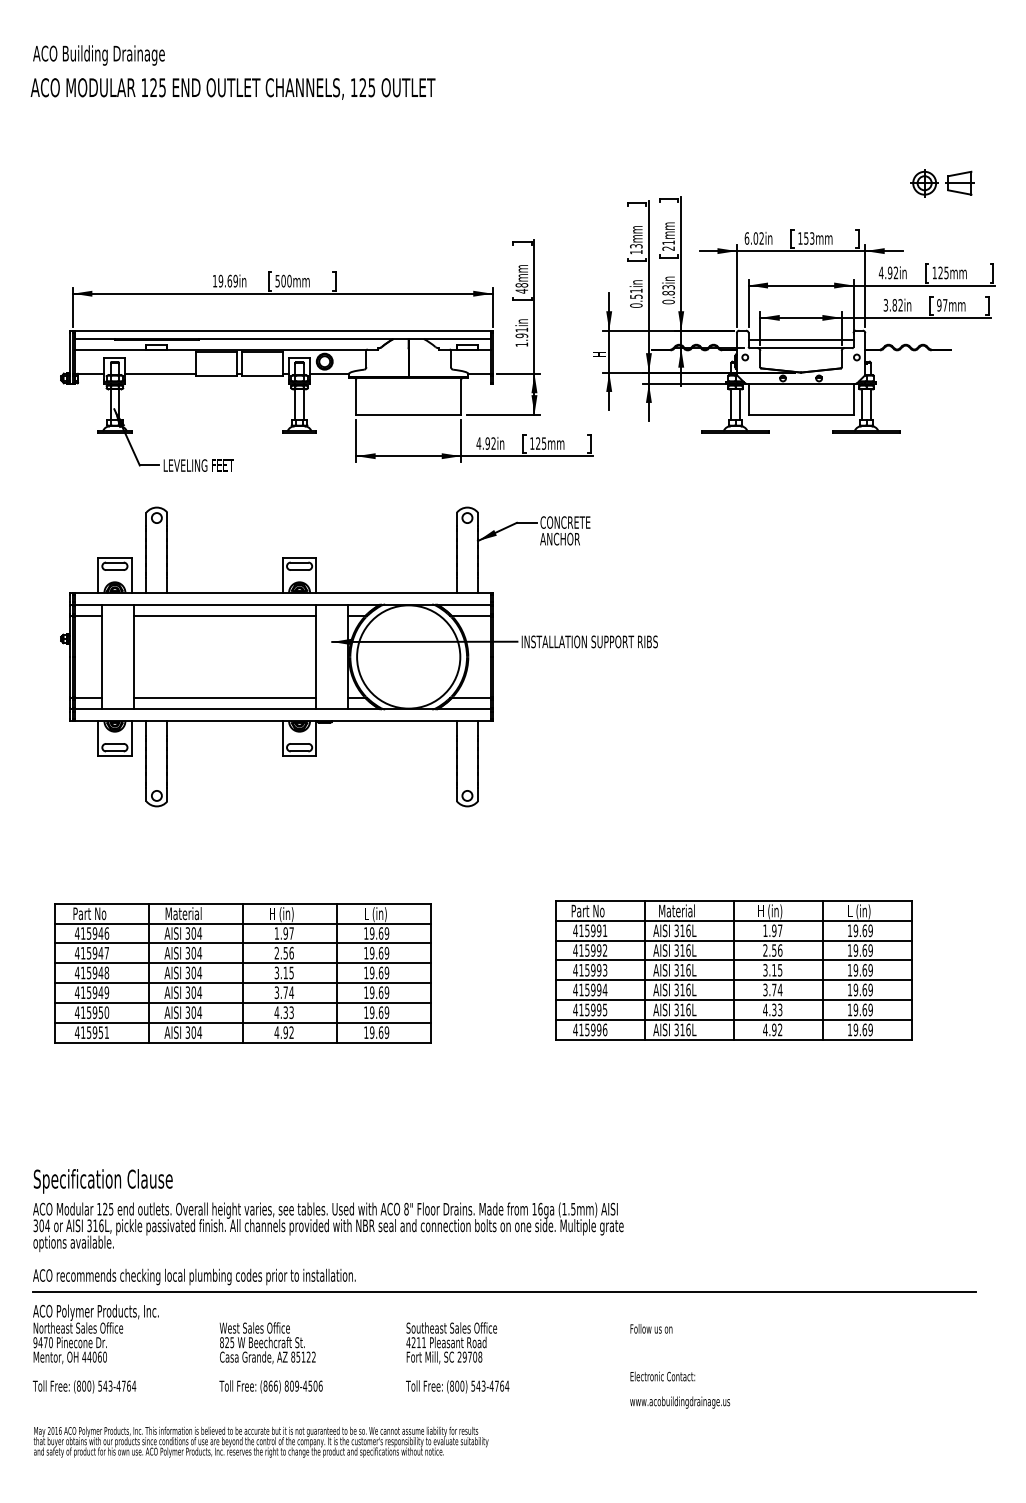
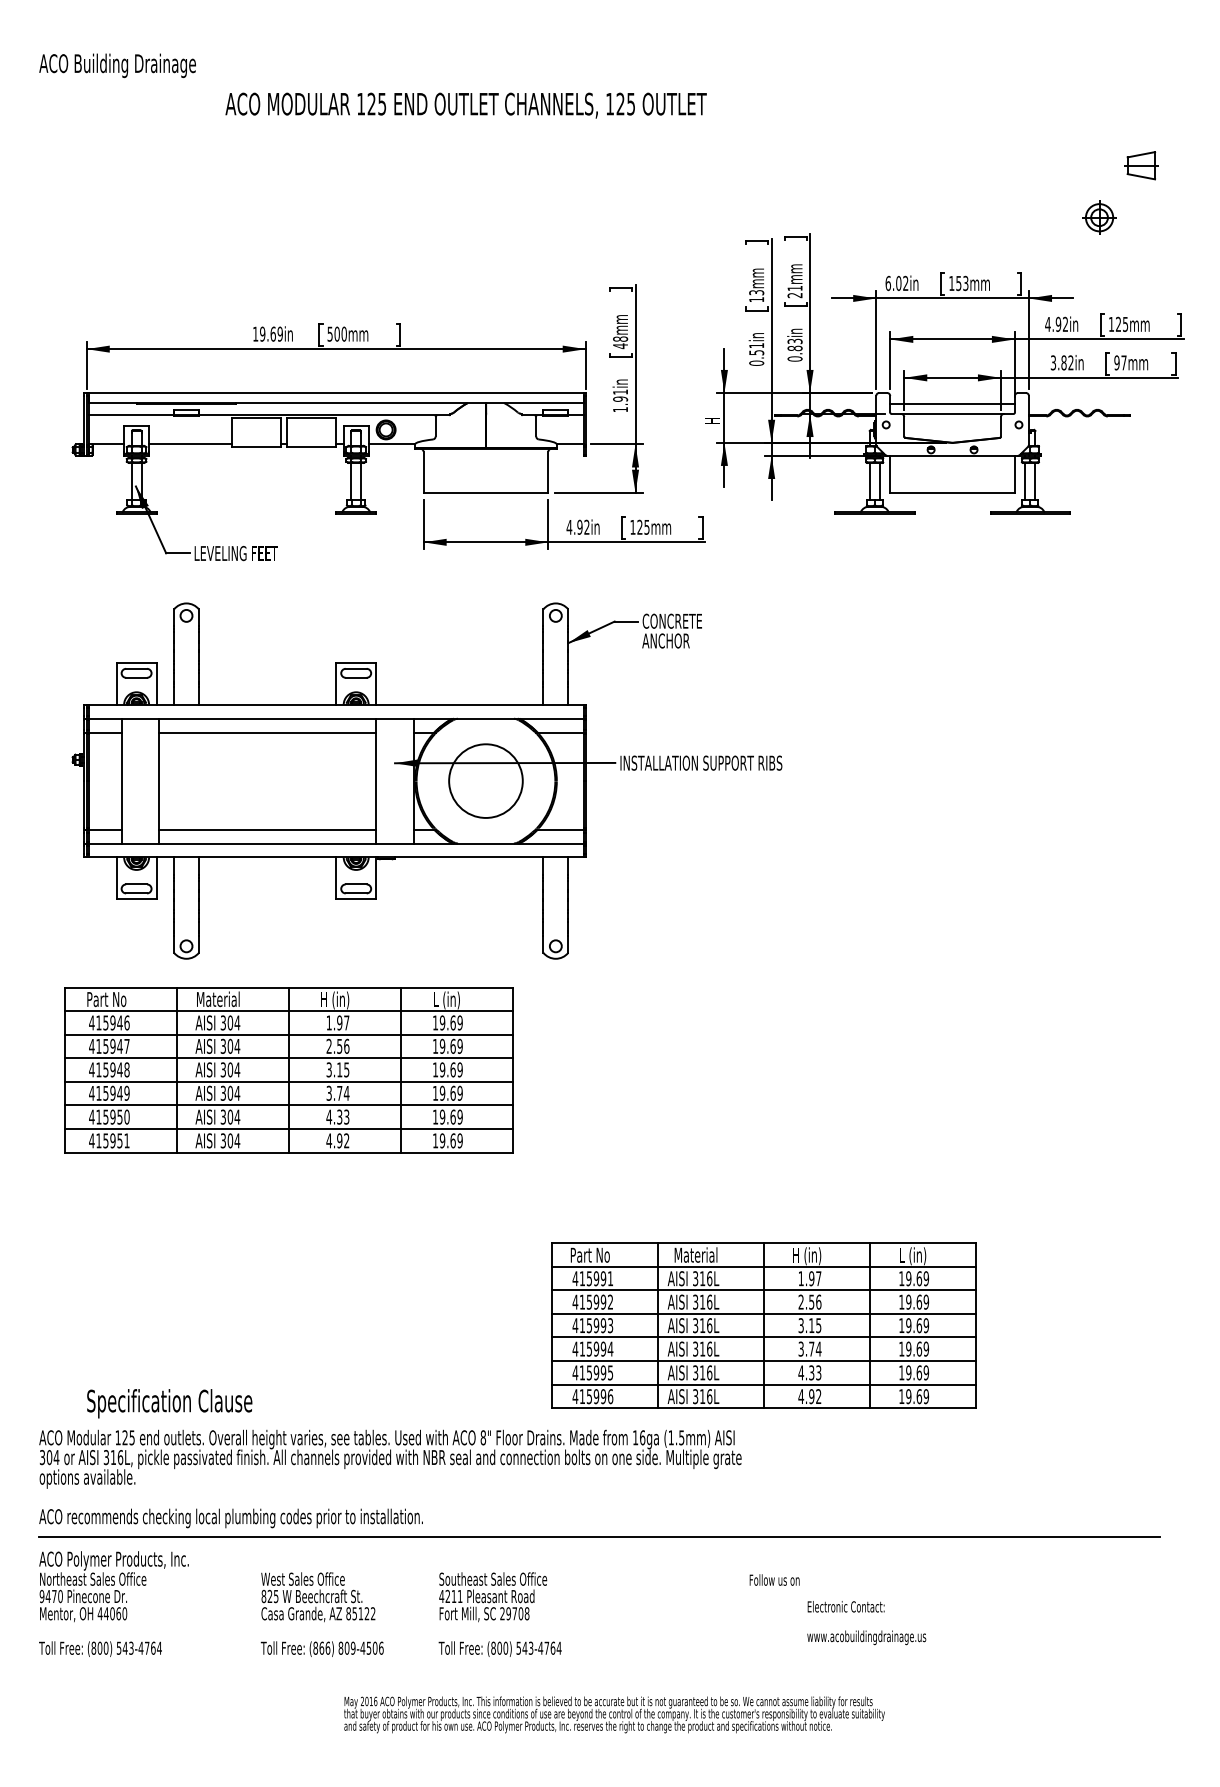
text: (232, 88) -> (465, 105), moved
part: (959, 183) -> (1141, 165), moved
circle: (408, 656) -> (485, 780), size x0.6
part: (733, 970) -> (763, 1325), moved
part: (242, 973) -> (288, 1070), moved
text: (103, 1181) -> (169, 1403), moved
text: (457, 1357) -> (499, 1614), moved
text: (679, 1390) -> (866, 1623), moved
text: (261, 1441) -> (614, 1714), moved

